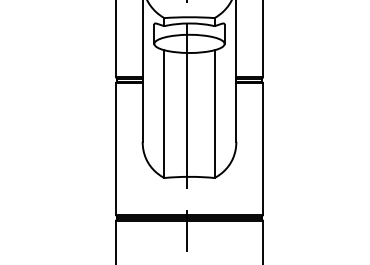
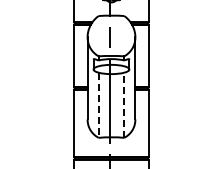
line: (164, 114) -> (98, 105), solid -> dashed
line: (215, 114) -> (124, 105), solid -> dashed

